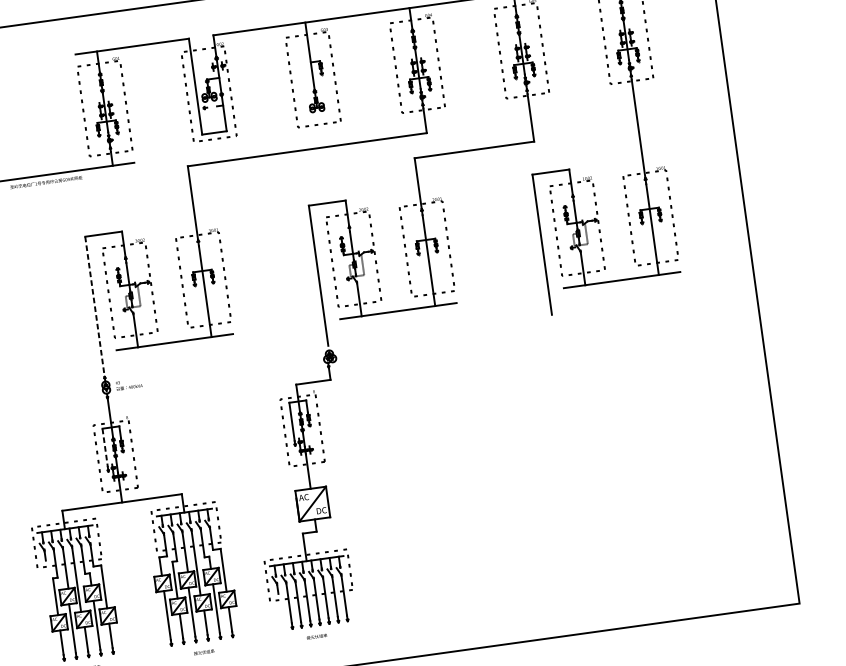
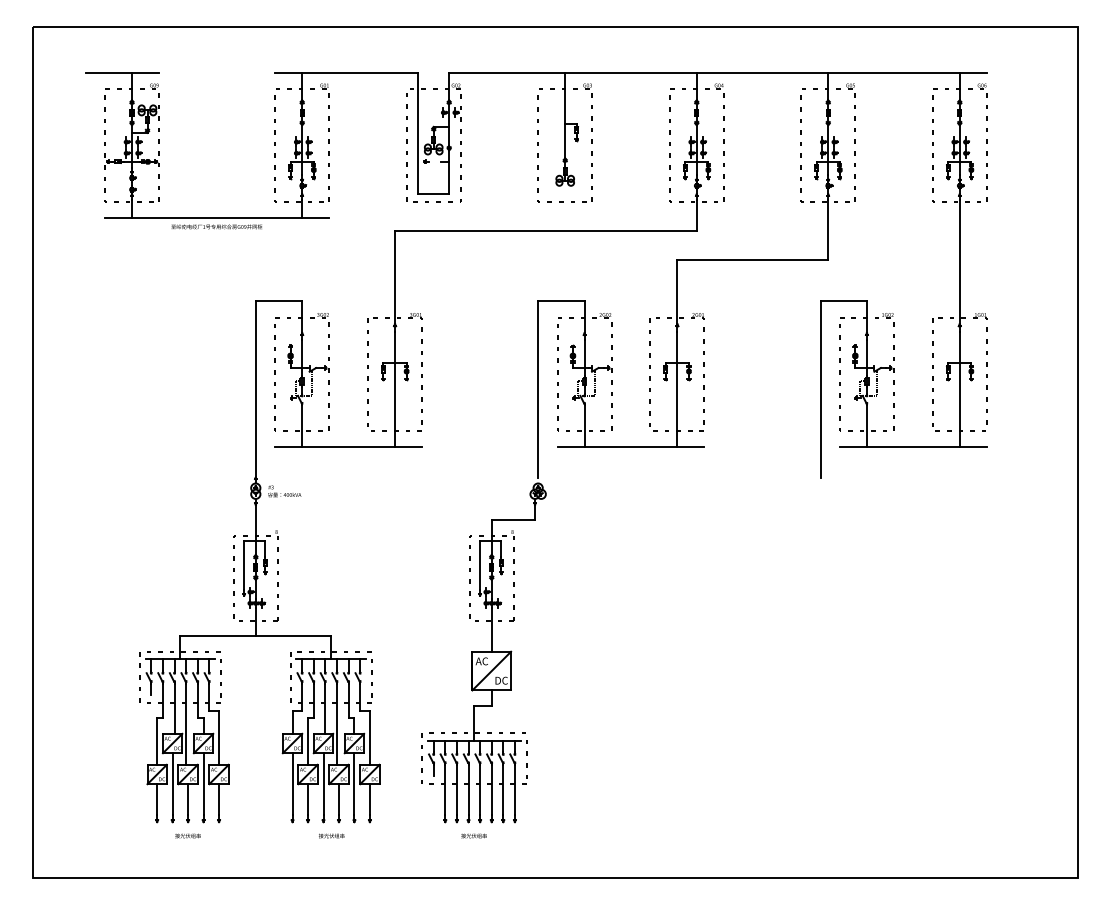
line: (94, 307) -> (255, 389), dashed -> solid
line: (105, 448) -> (244, 566), dashed -> solid

